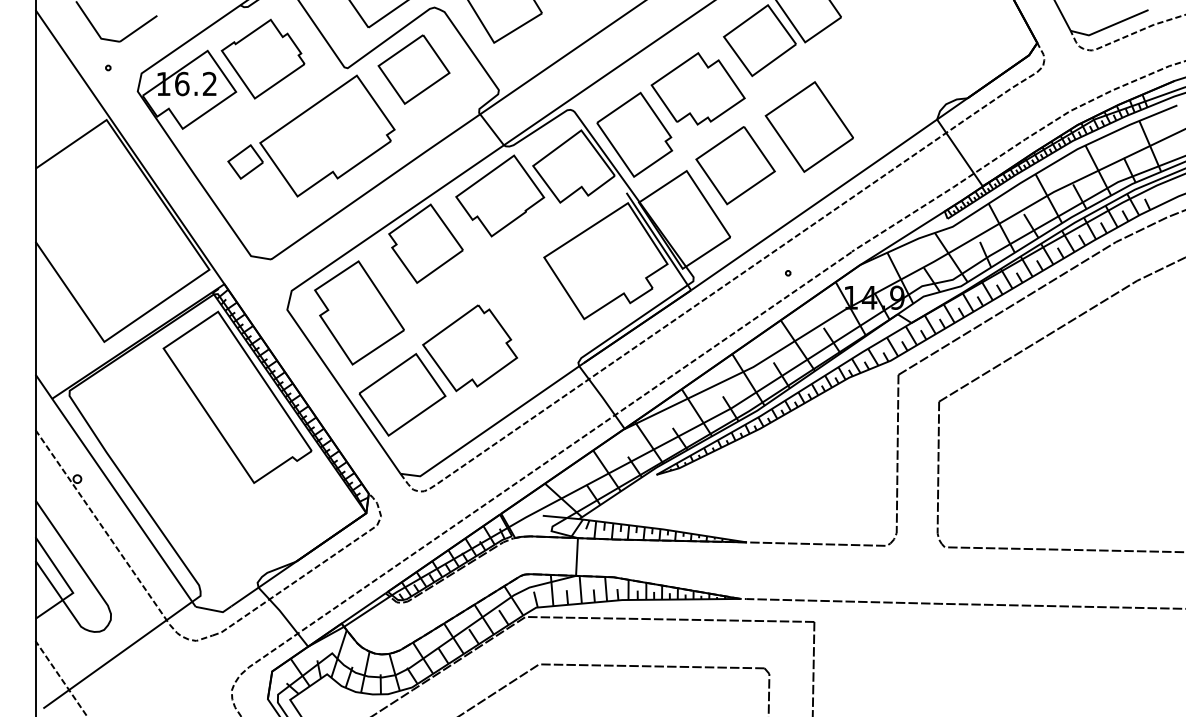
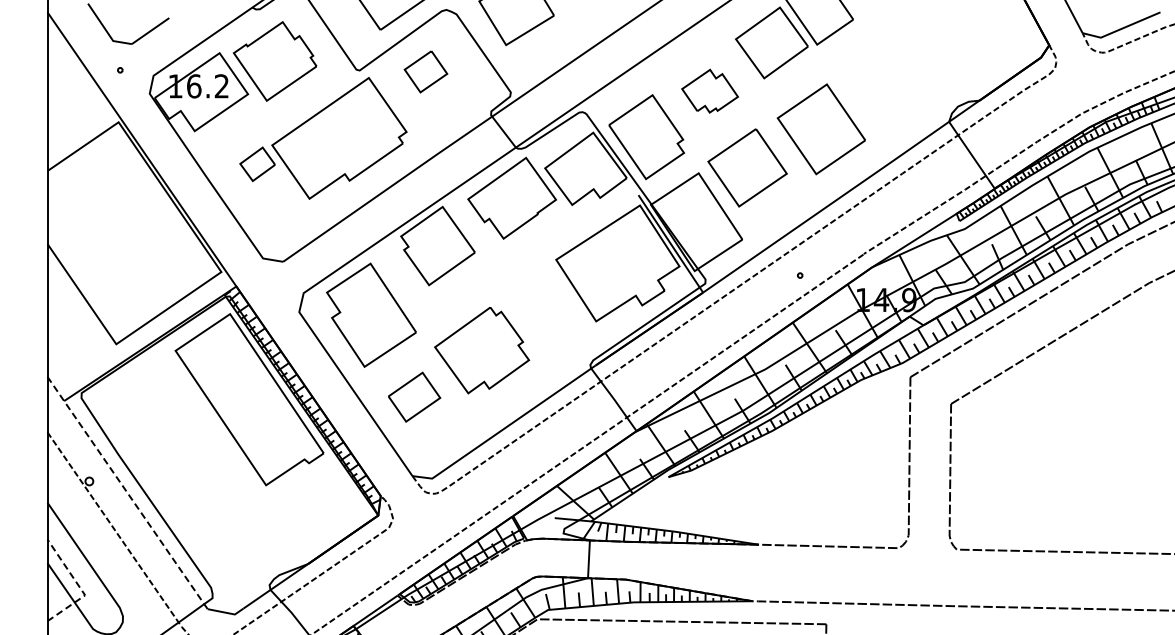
part: (413, 69) -> (425, 71), size x0.6
part: (697, 88) -> (709, 90), size x0.6
part: (402, 394) -> (414, 396), size x0.6
line: (115, 490) -> (127, 492), solid -> dashed
line: (67, 583) -> (79, 585), solid -> dashed

